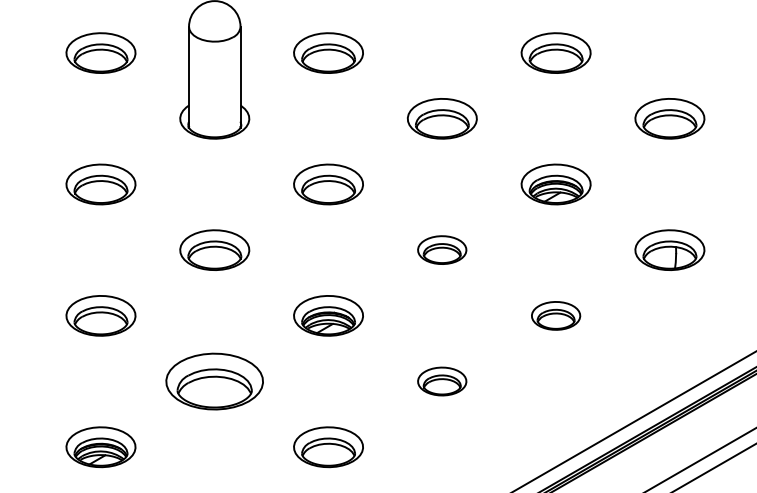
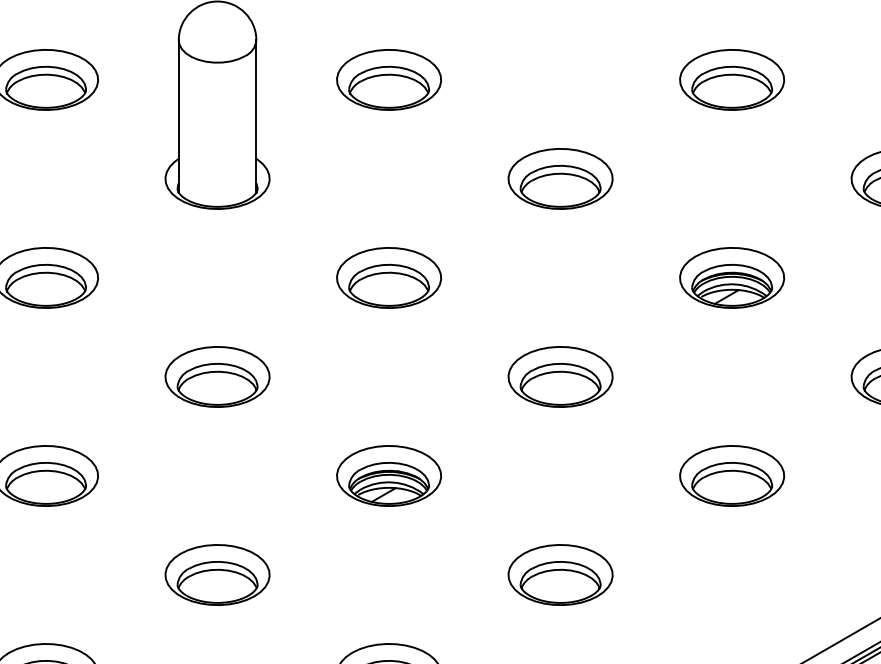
part: (441, 249) -> (559, 375), size x1.43
part: (555, 315) -> (731, 475), size x1.43
part: (214, 381) -> (217, 574), size x0.71
part: (441, 381) -> (559, 574), size x1.43

